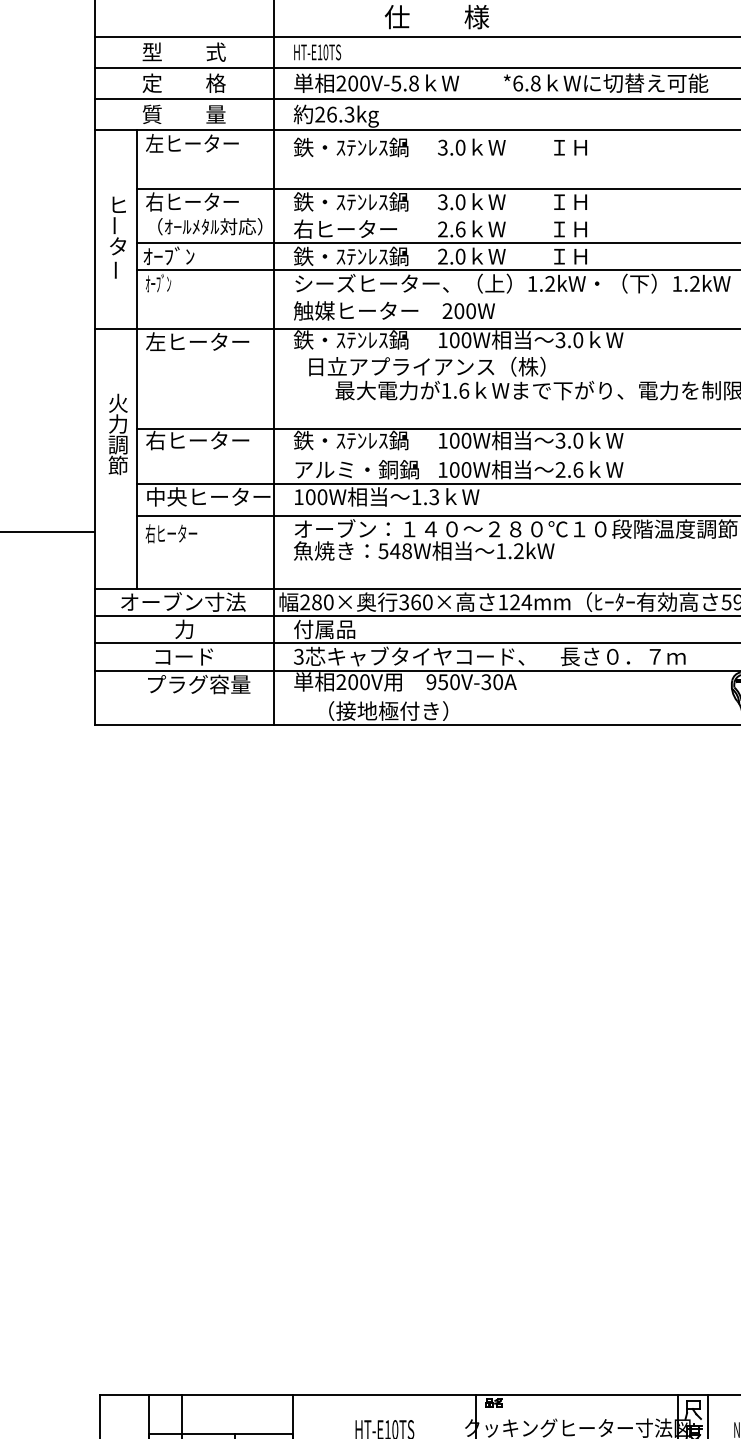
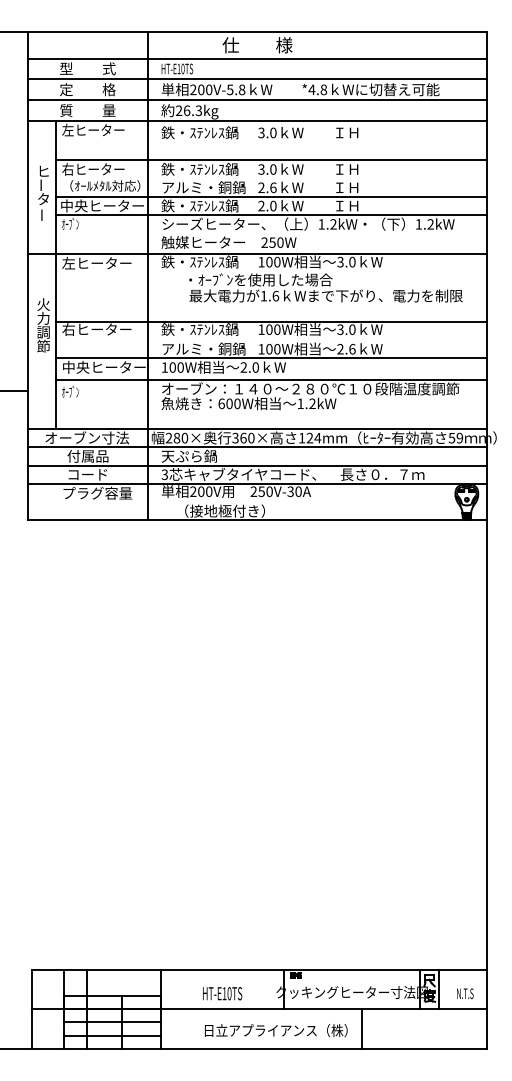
text: (517, 82) -> (311, 89), *6.8 -> *4.8
text: (356, 228) -> (203, 187), 右ヒーター -> アルミ・銅鍋
text: (204, 255) -> (101, 205), ｵｰﾌﾞﾝ -> 中央ヒーター
text: (459, 310) -> (272, 242), 200W -> 250W
text: (427, 366) -> (251, 279), 日立アプライアンス（株） -> ・ｵｰﾌﾞﾝを使用した場合
text: (424, 497) -> (249, 367), 1.3 -> 2.0
text: (171, 532) -> (79, 391), 右ヒーター -> ｵｰﾌﾞﾝ
text: (395, 550) -> (229, 403), 548W -> 600W
text: (183, 628) -> (87, 455), 力 -> 付属品
text: (334, 628) -> (188, 455), 付属品 -> 天ぷら鍋
text: (430, 683) -> (253, 492), 950V-30A -> 250V-30A

